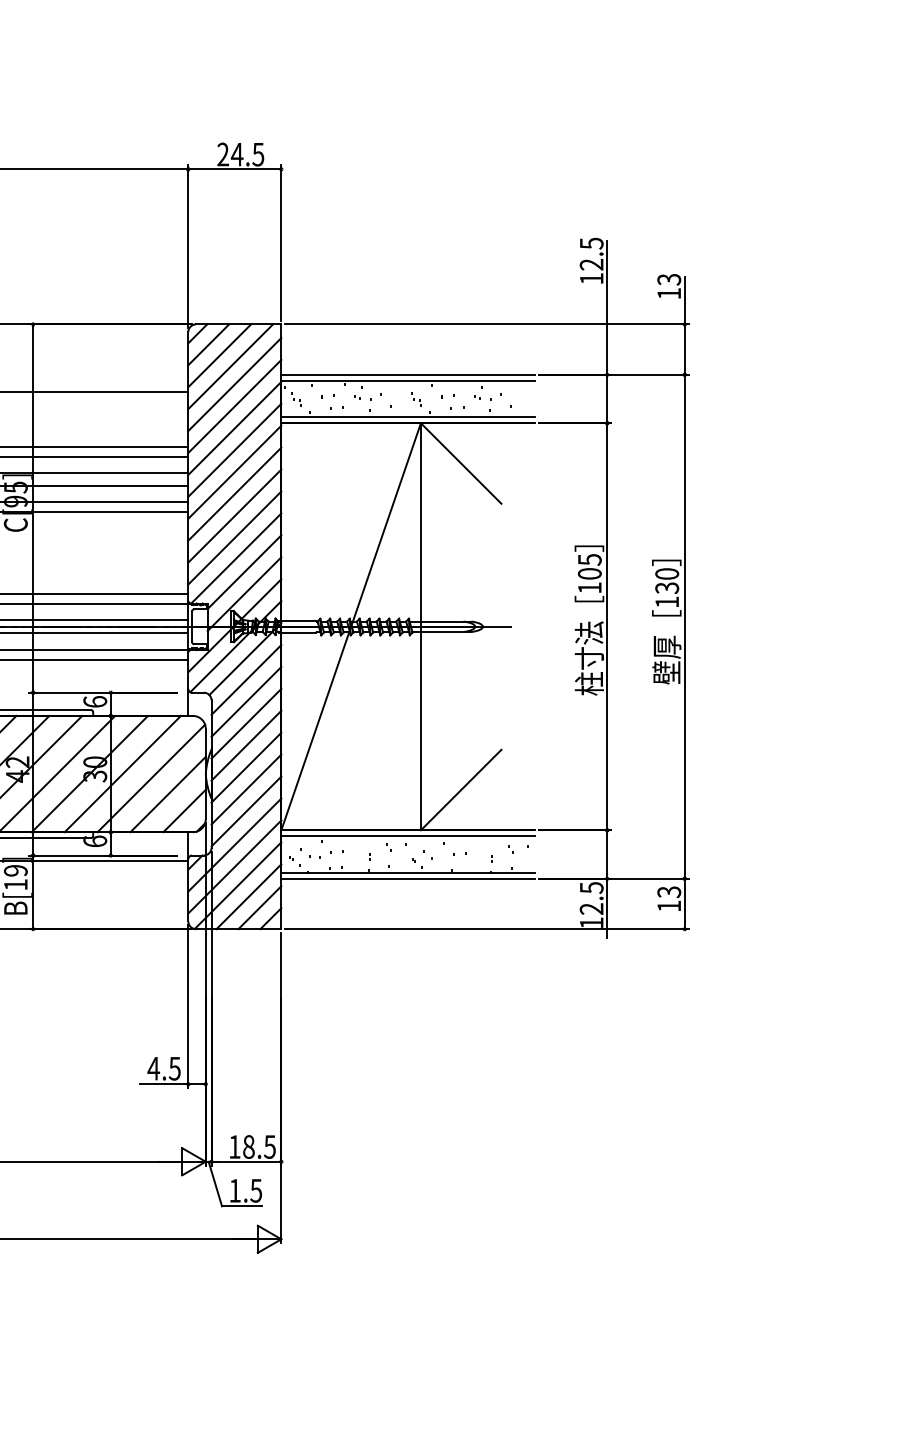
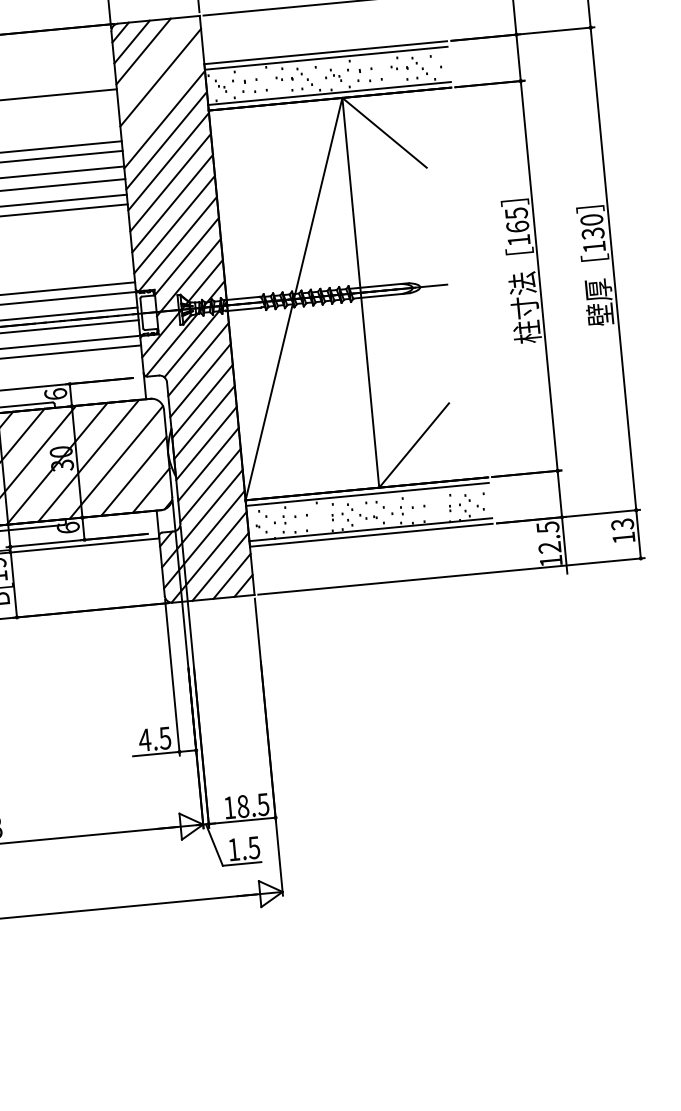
line: (230, 366) -> (154, 60), removed
line: (234, 405) -> (162, 97), removed
text: (589, 573) -> (517, 226), 105 -> 165

